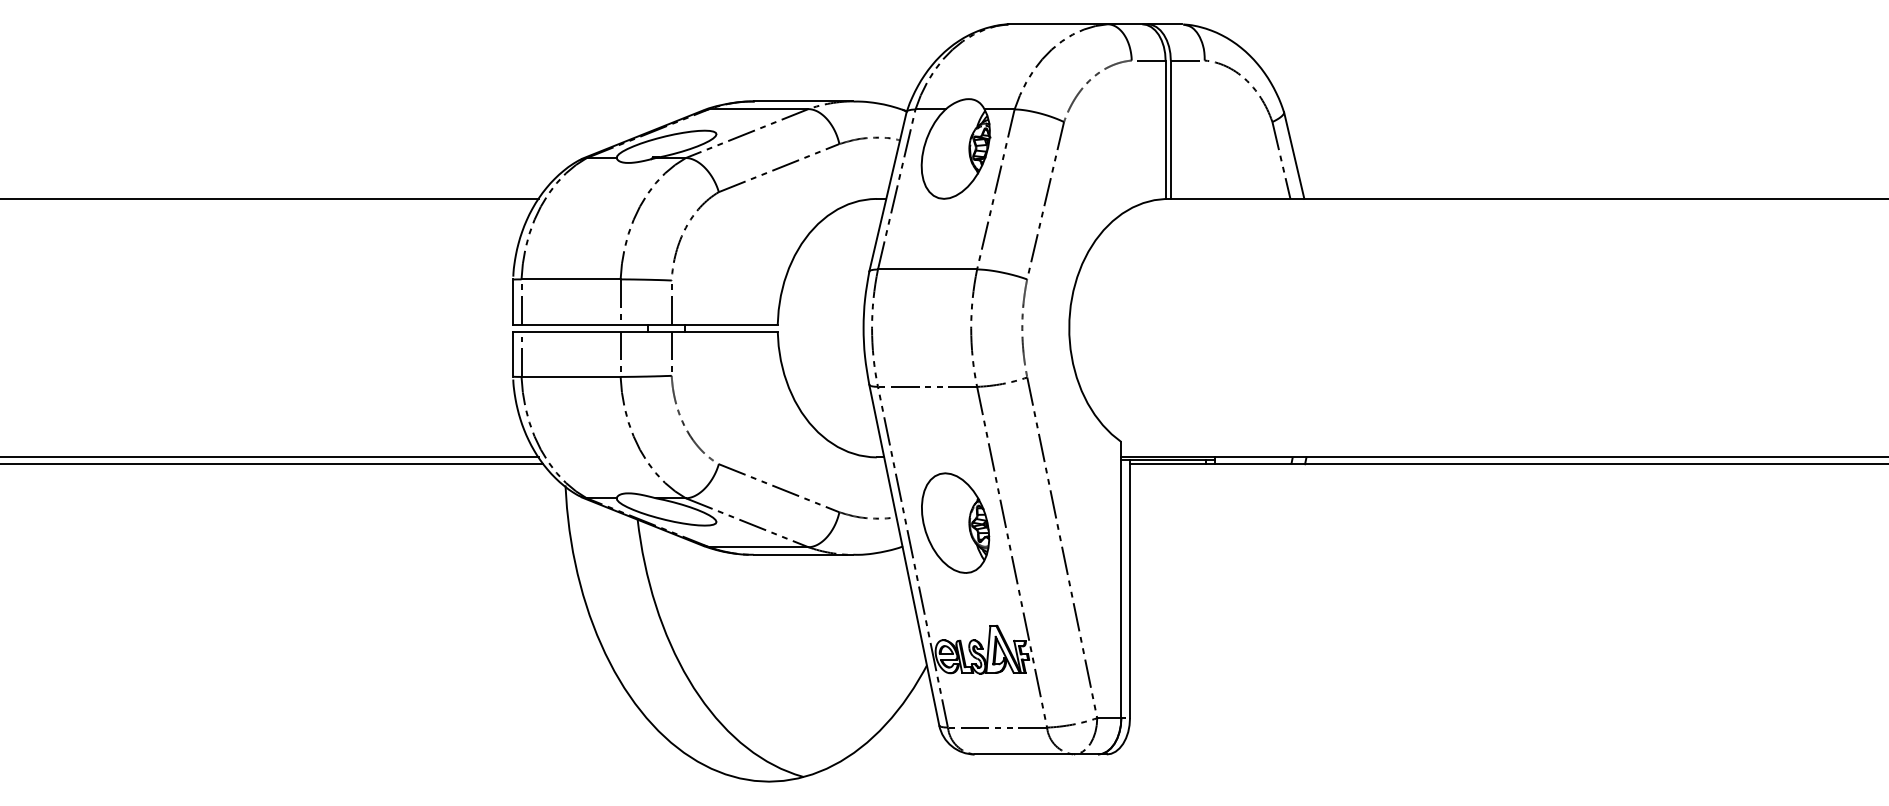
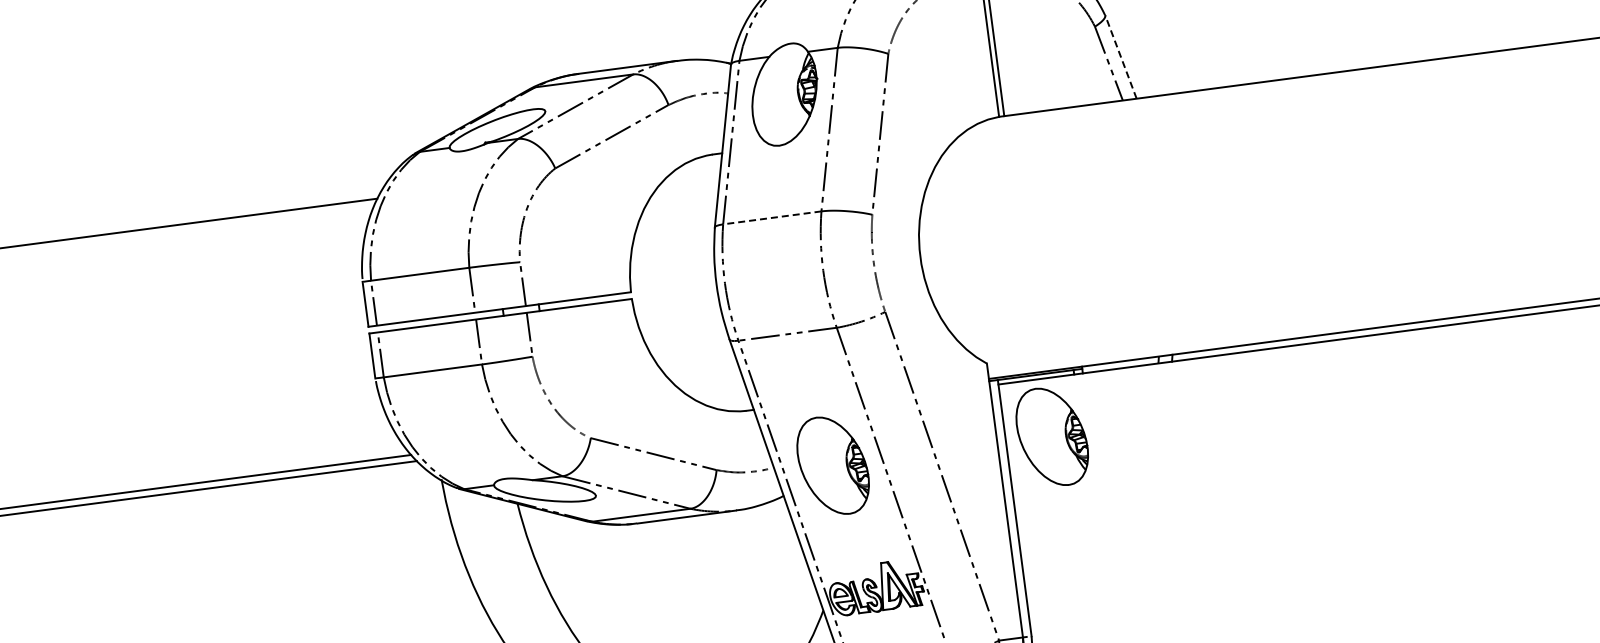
line: (1294, 155) -> (1121, 56), solid -> dashed
line: (927, 269) -> (772, 217), solid -> dashed
part: (1176, 522) -> (1052, 436), added

